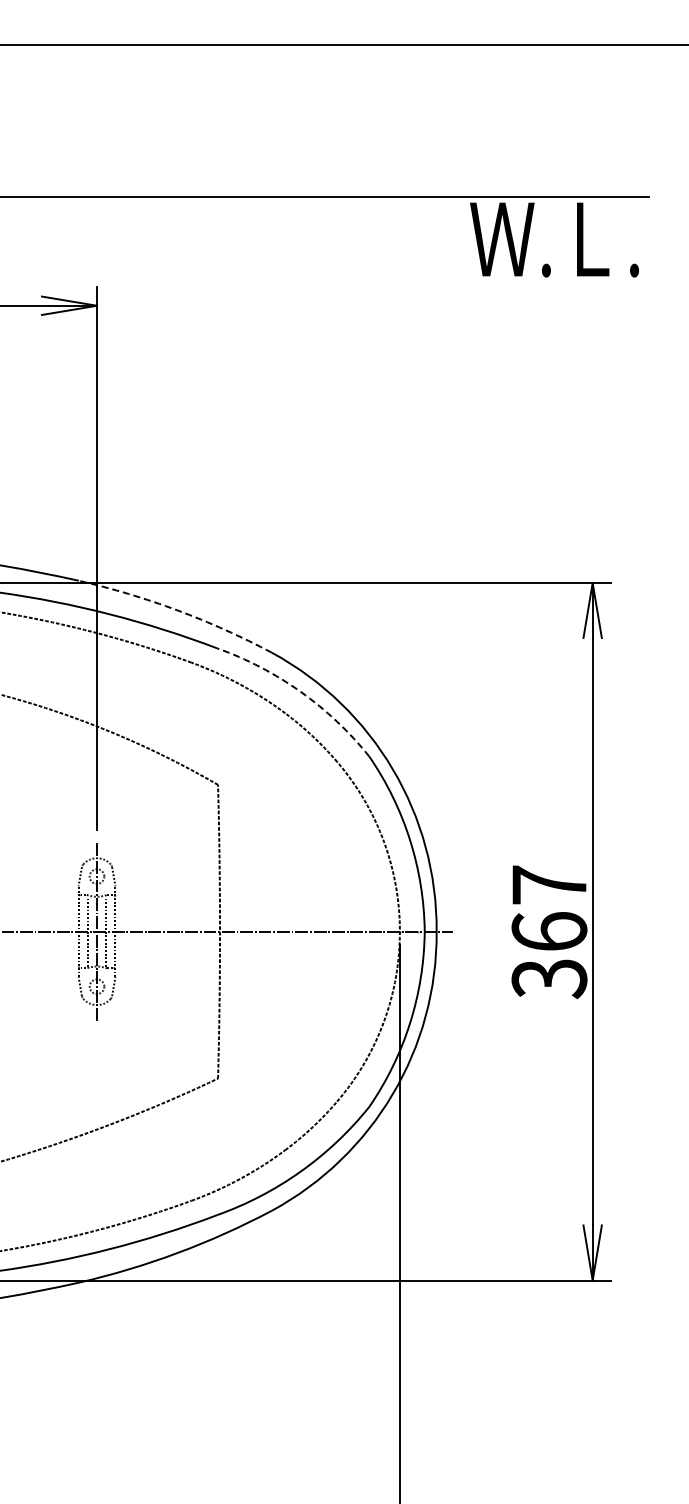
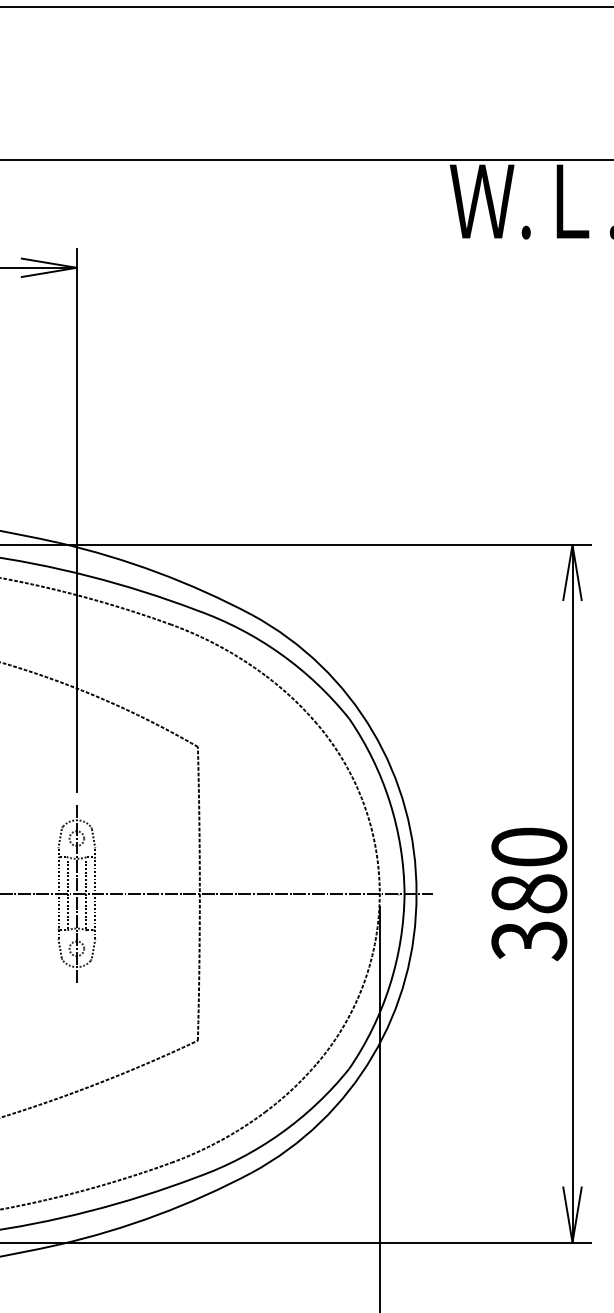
arc: (177, 610) -> (157, 572), dashed -> solid
arc: (300, 691) -> (280, 653), dashed -> solid
text: (549, 908) -> (529, 870), 367 -> 380

